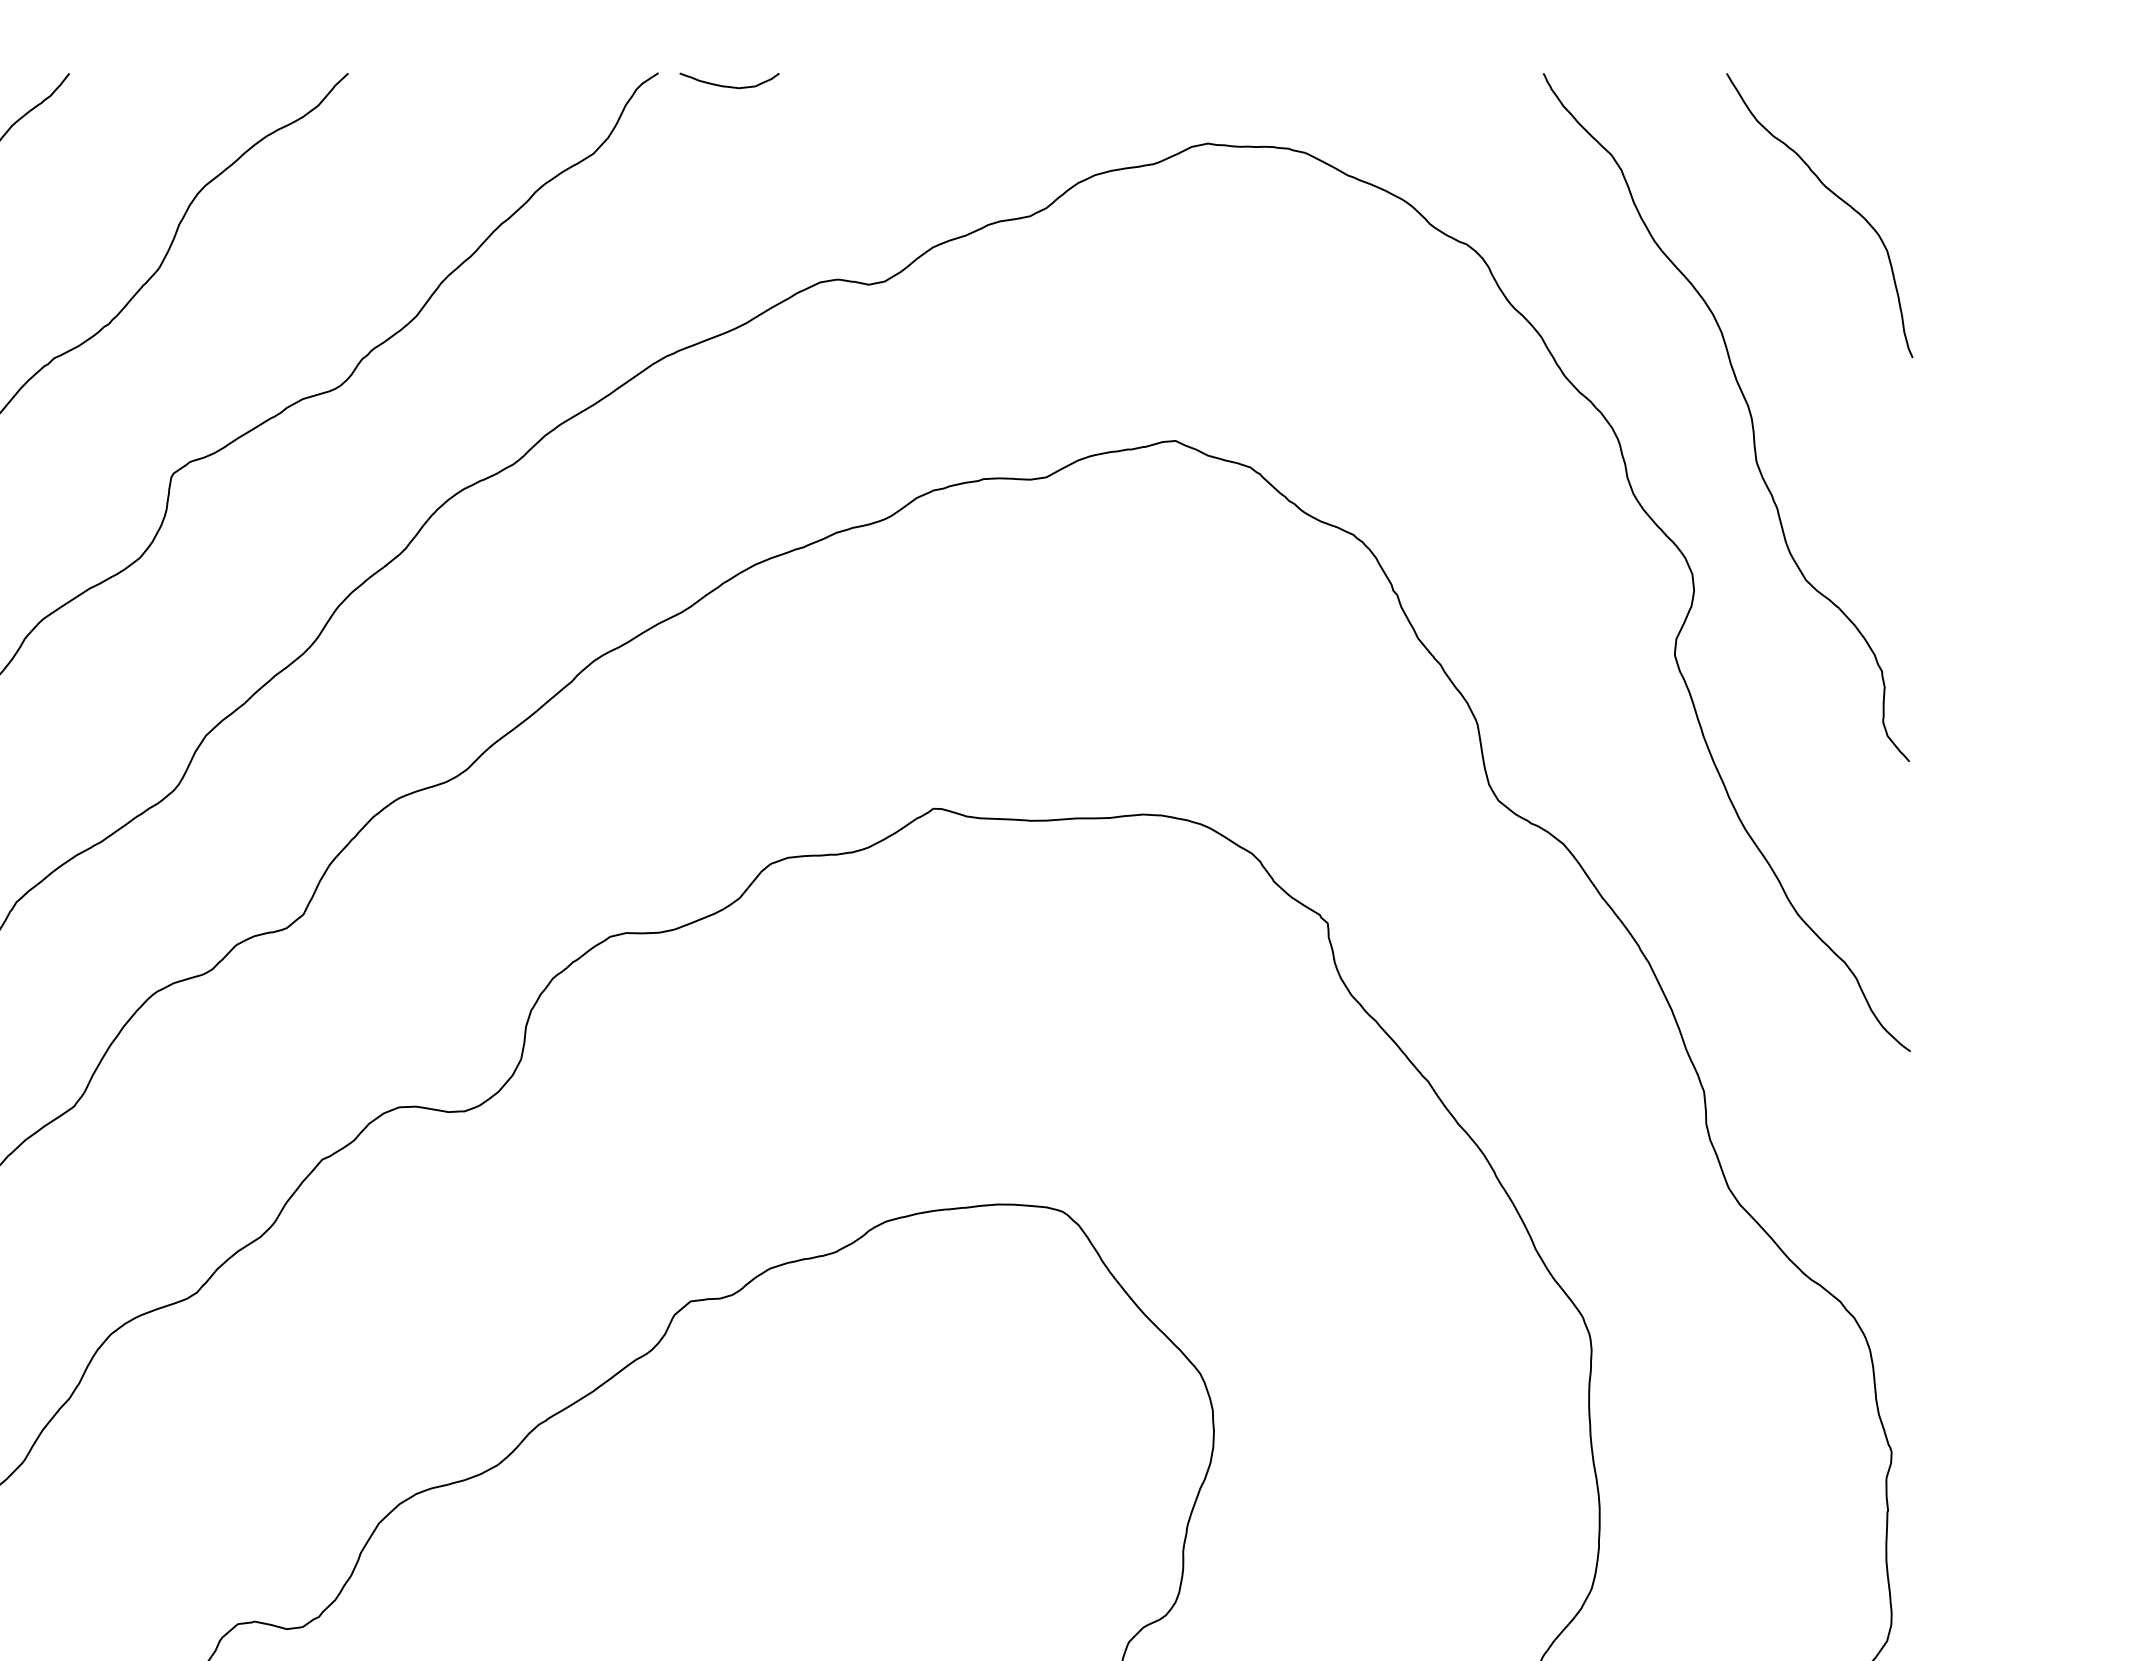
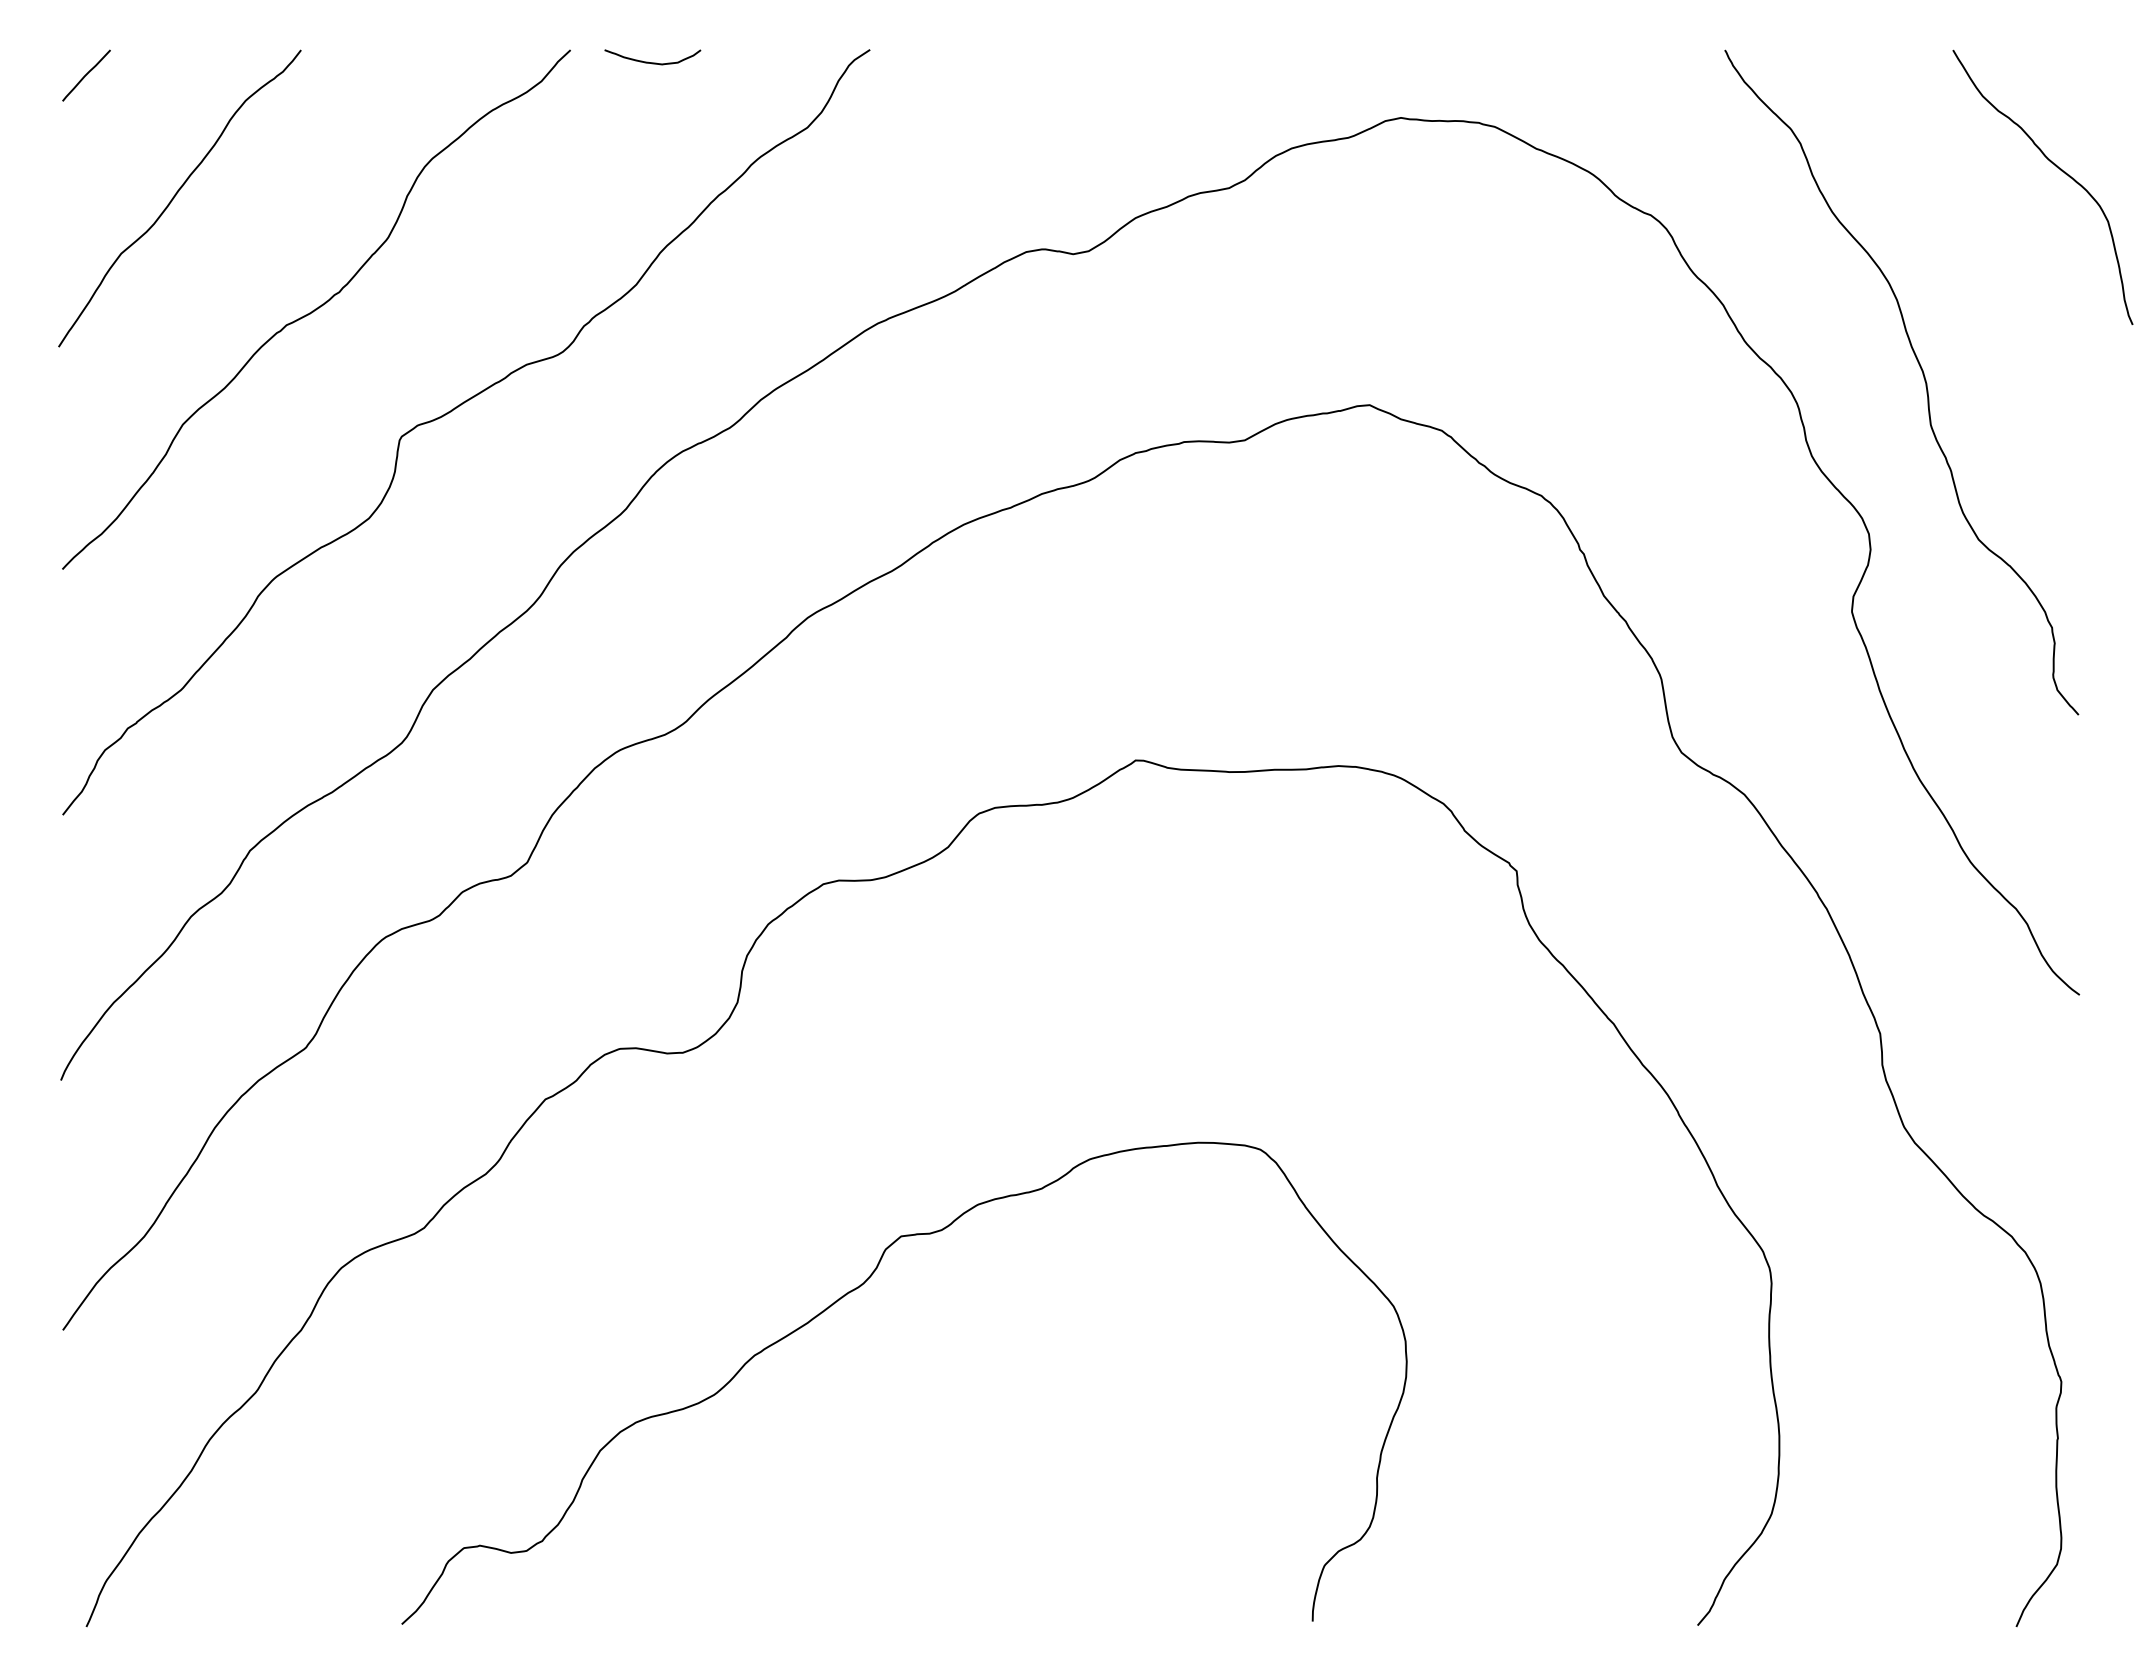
curve: (729, 86) -> (652, 62), moved
curve: (1833, 194) -> (2056, 167), moved

